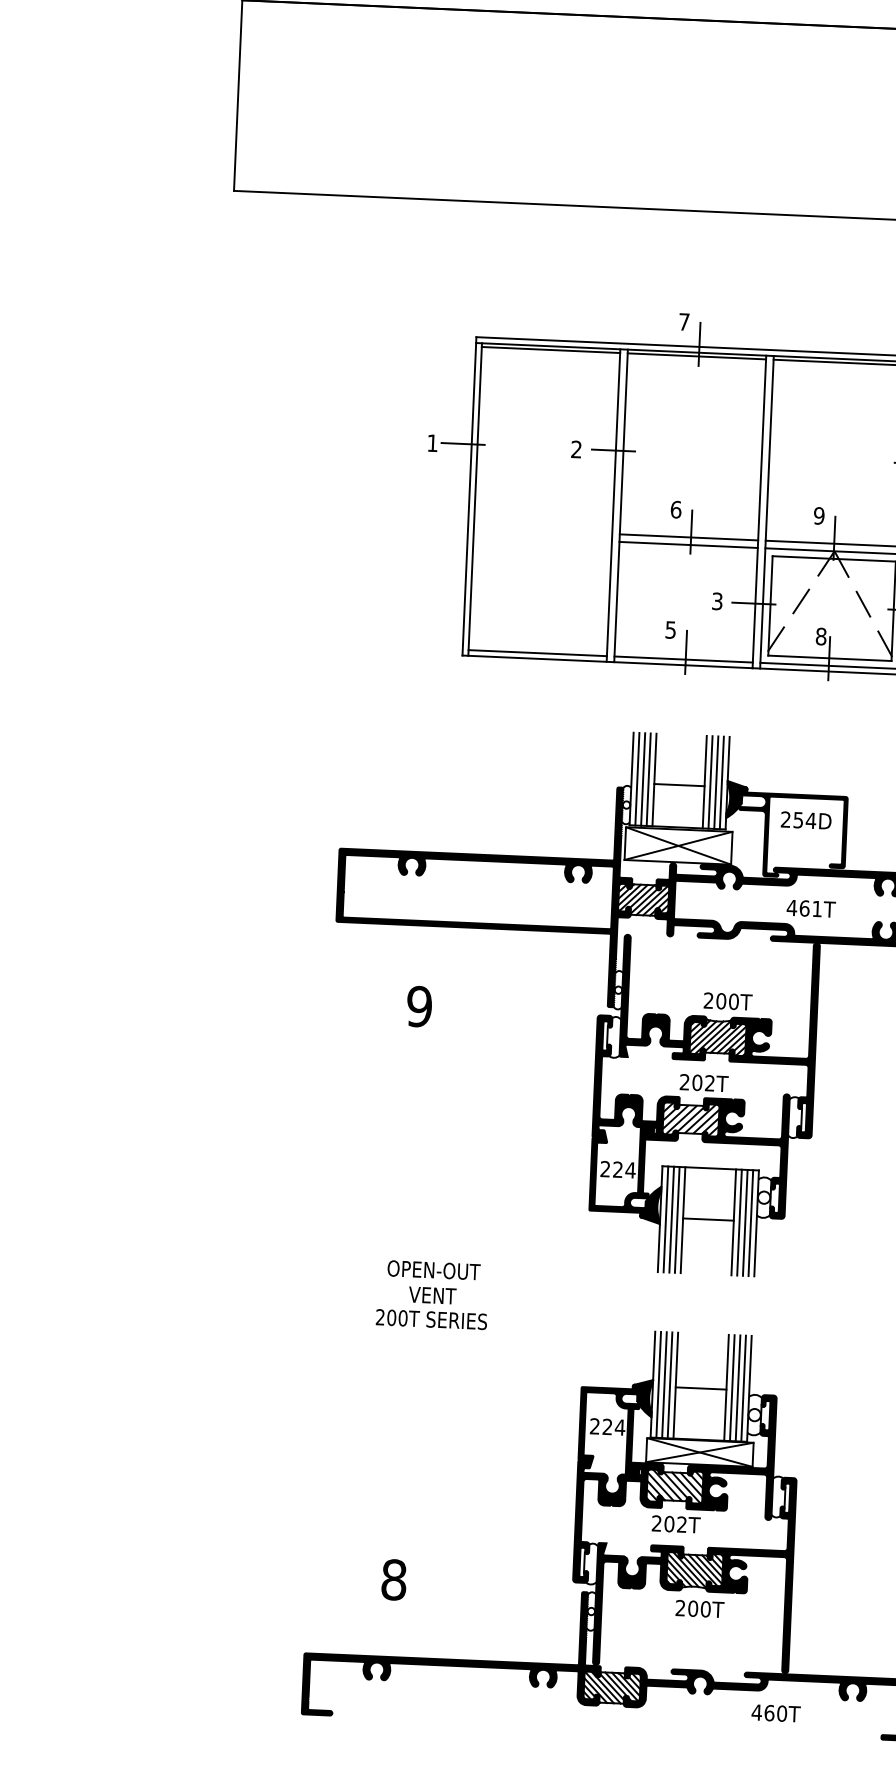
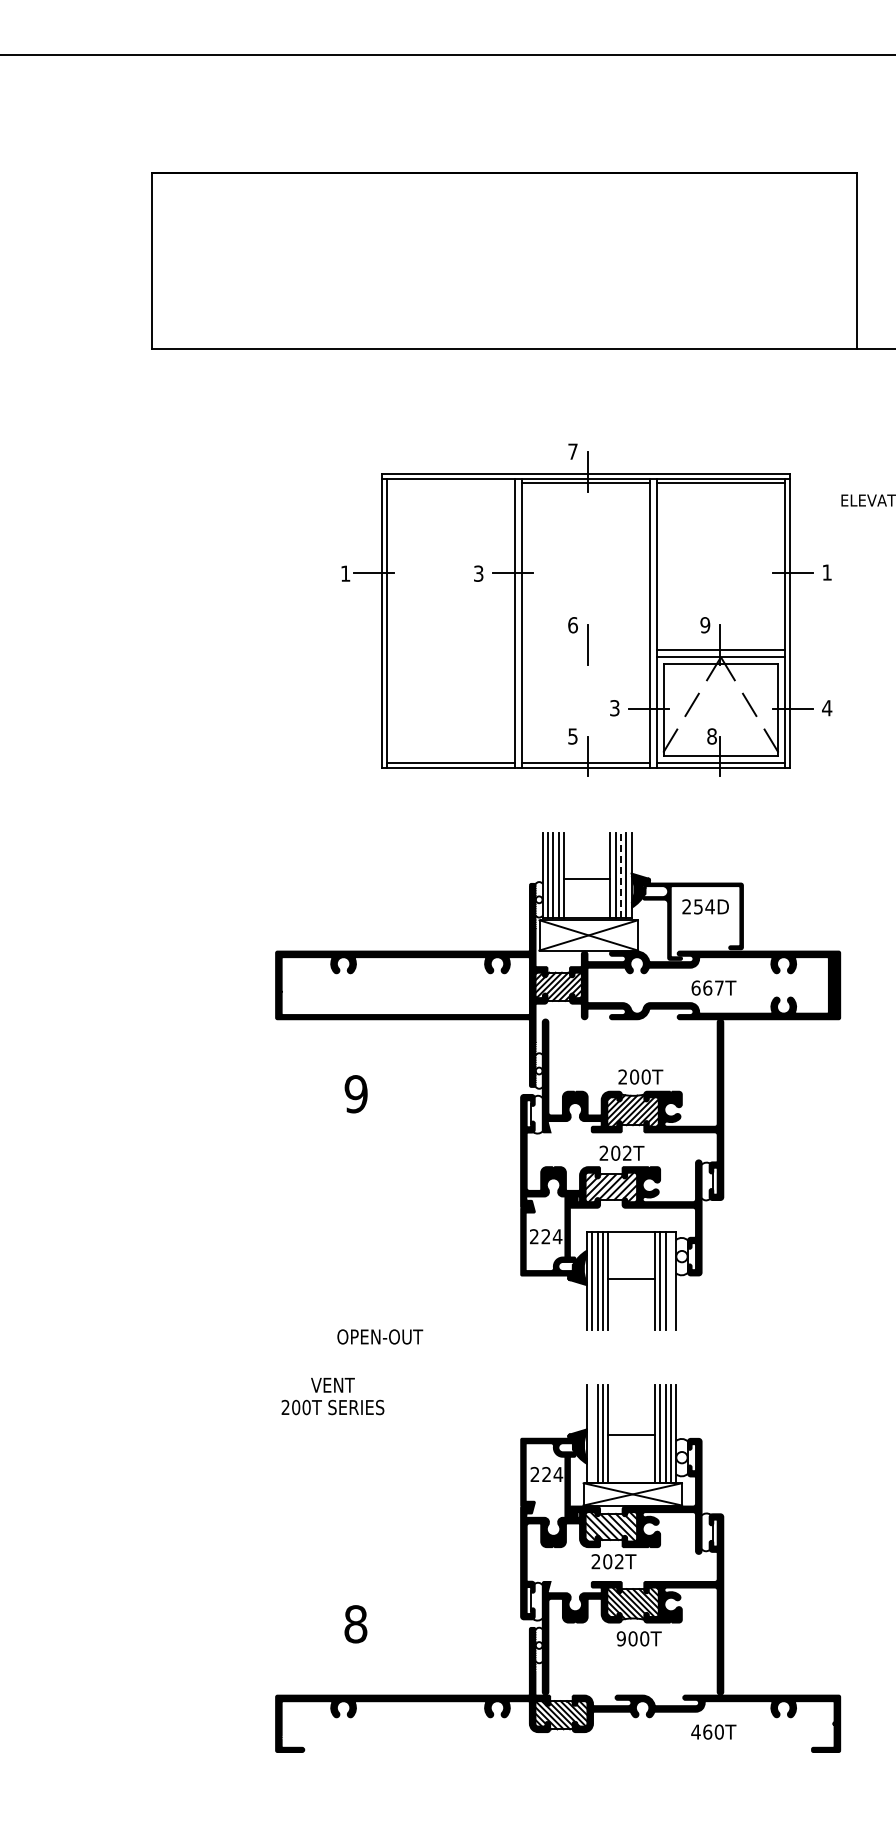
line: (551, 349) -> (451, 482), removed
text: (576, 449) -> (478, 573), 2 -> 3
line: (688, 537) -> (585, 650), removed
line: (688, 545) -> (585, 657), removed
line: (716, 782) -> (621, 875), solid -> dashed
text: (804, 907) -> (707, 987), 461T -> 667T
line: (750, 1222) -> (670, 1280), removed
text: (431, 1307) -> (332, 1396), moved
line: (659, 1384) -> (592, 1433), removed
text: (679, 1607) -> (620, 1638), 200T -> 900T

